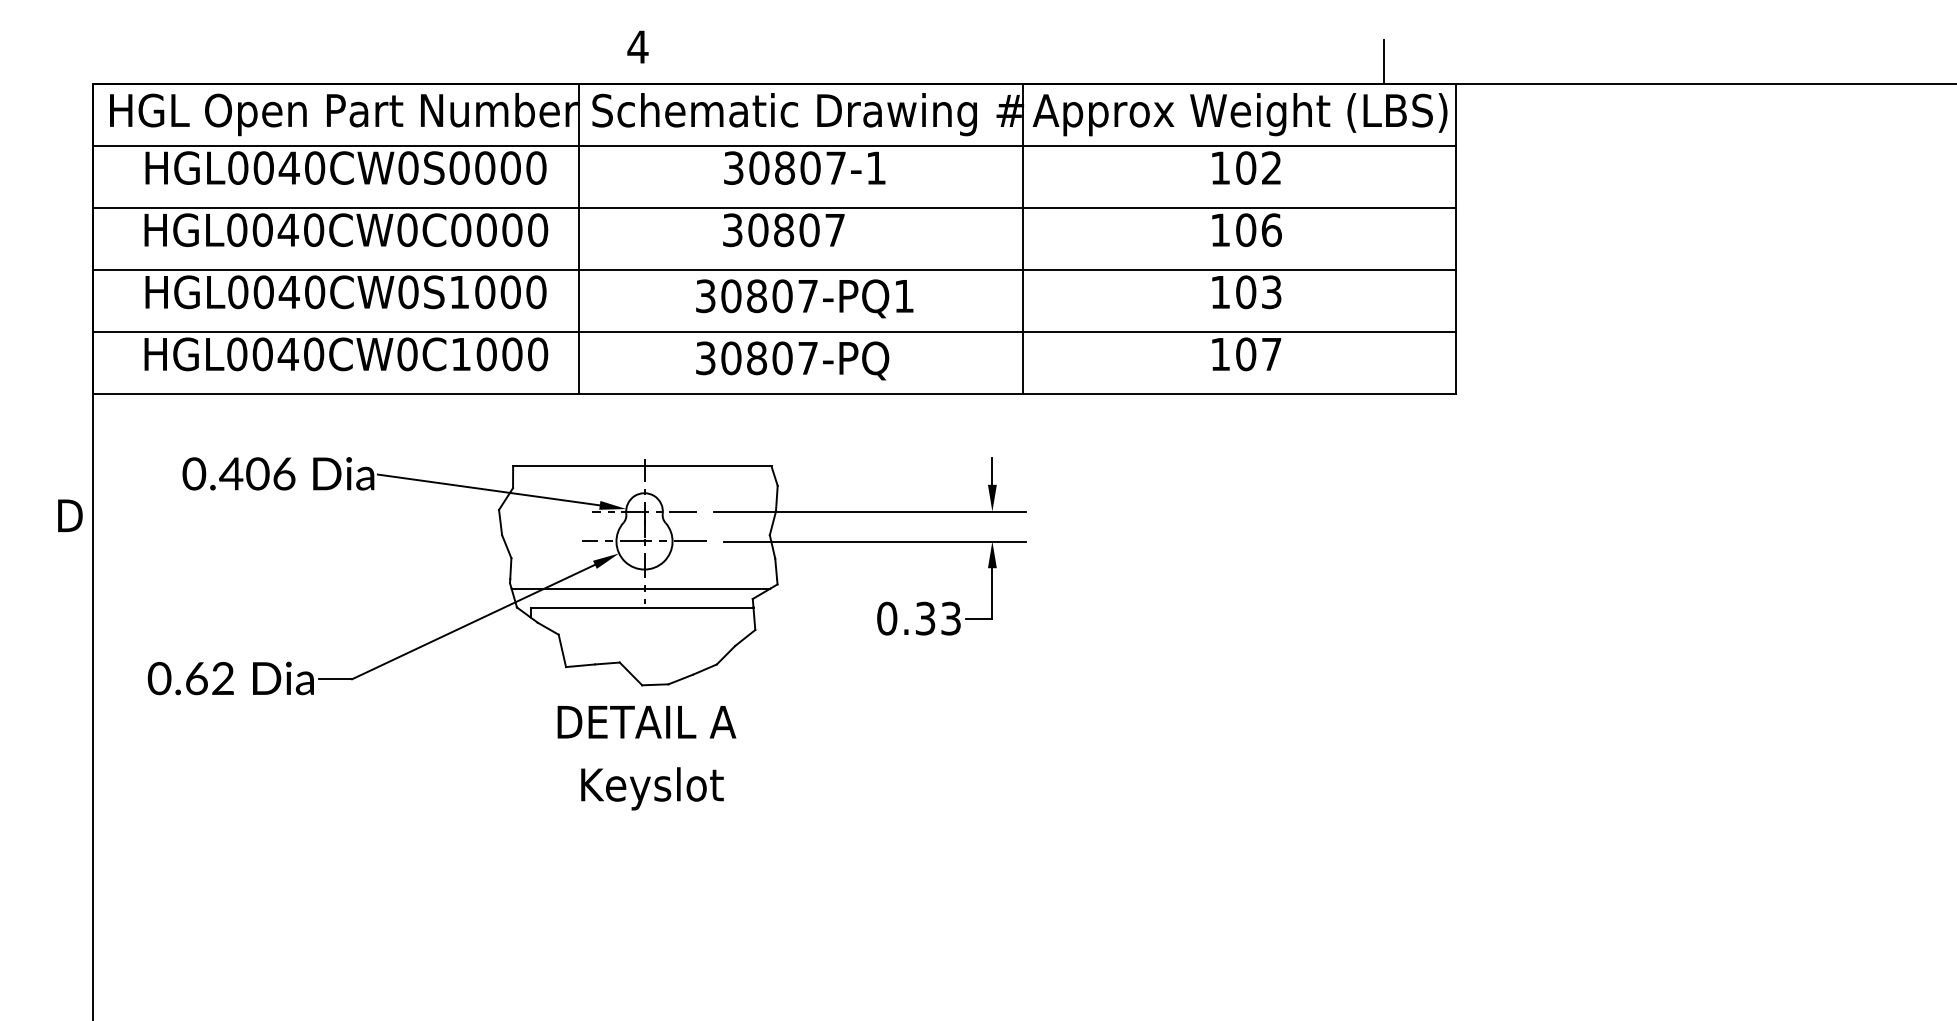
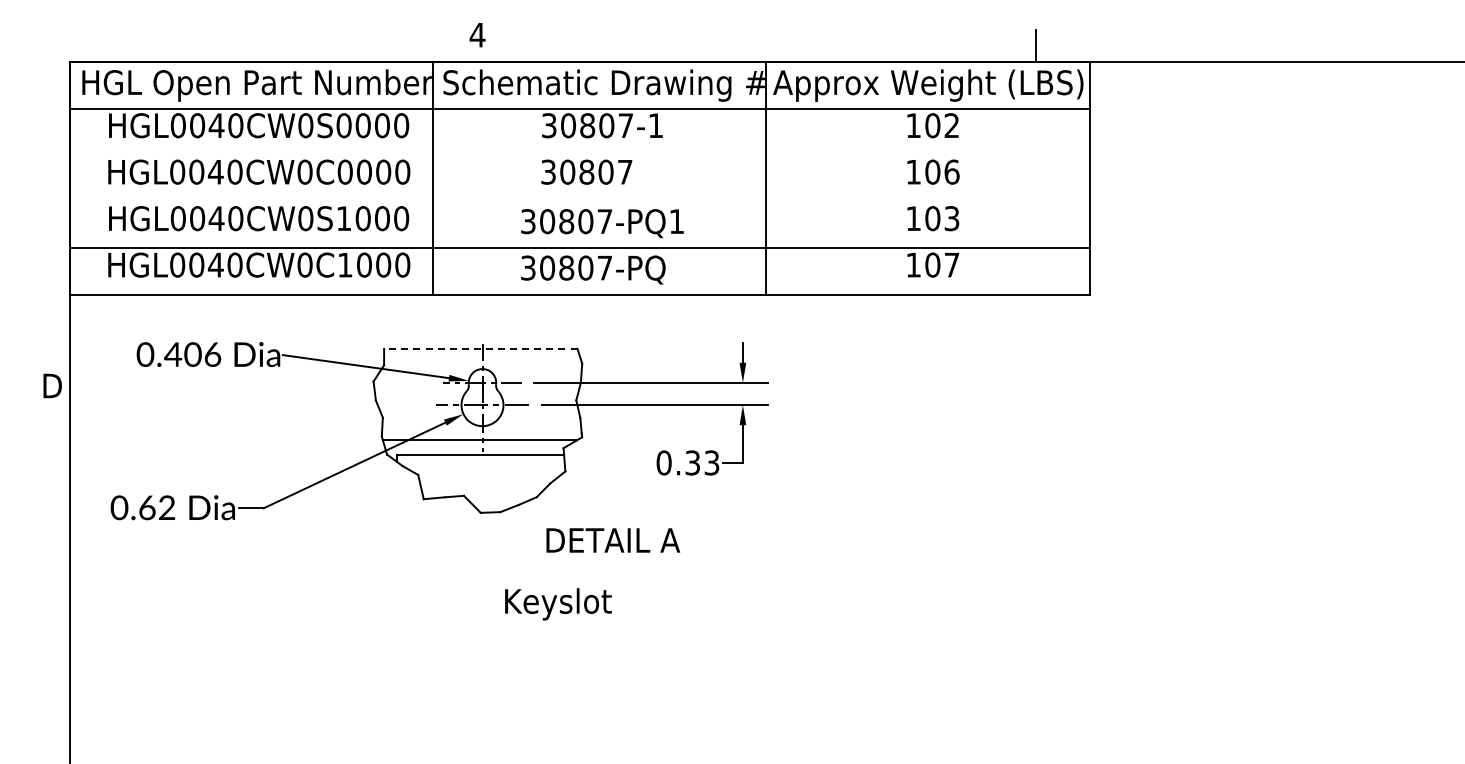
line: (774, 207) -> (579, 155), removed
line: (774, 269) -> (579, 201), removed
line: (641, 465) -> (480, 348), solid -> dashed
text: (647, 722) -> (613, 540), moved
text: (652, 789) -> (558, 604), moved

